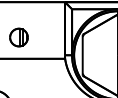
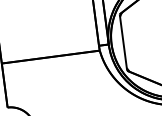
part: (18, 37) -> (31, 29), removed

